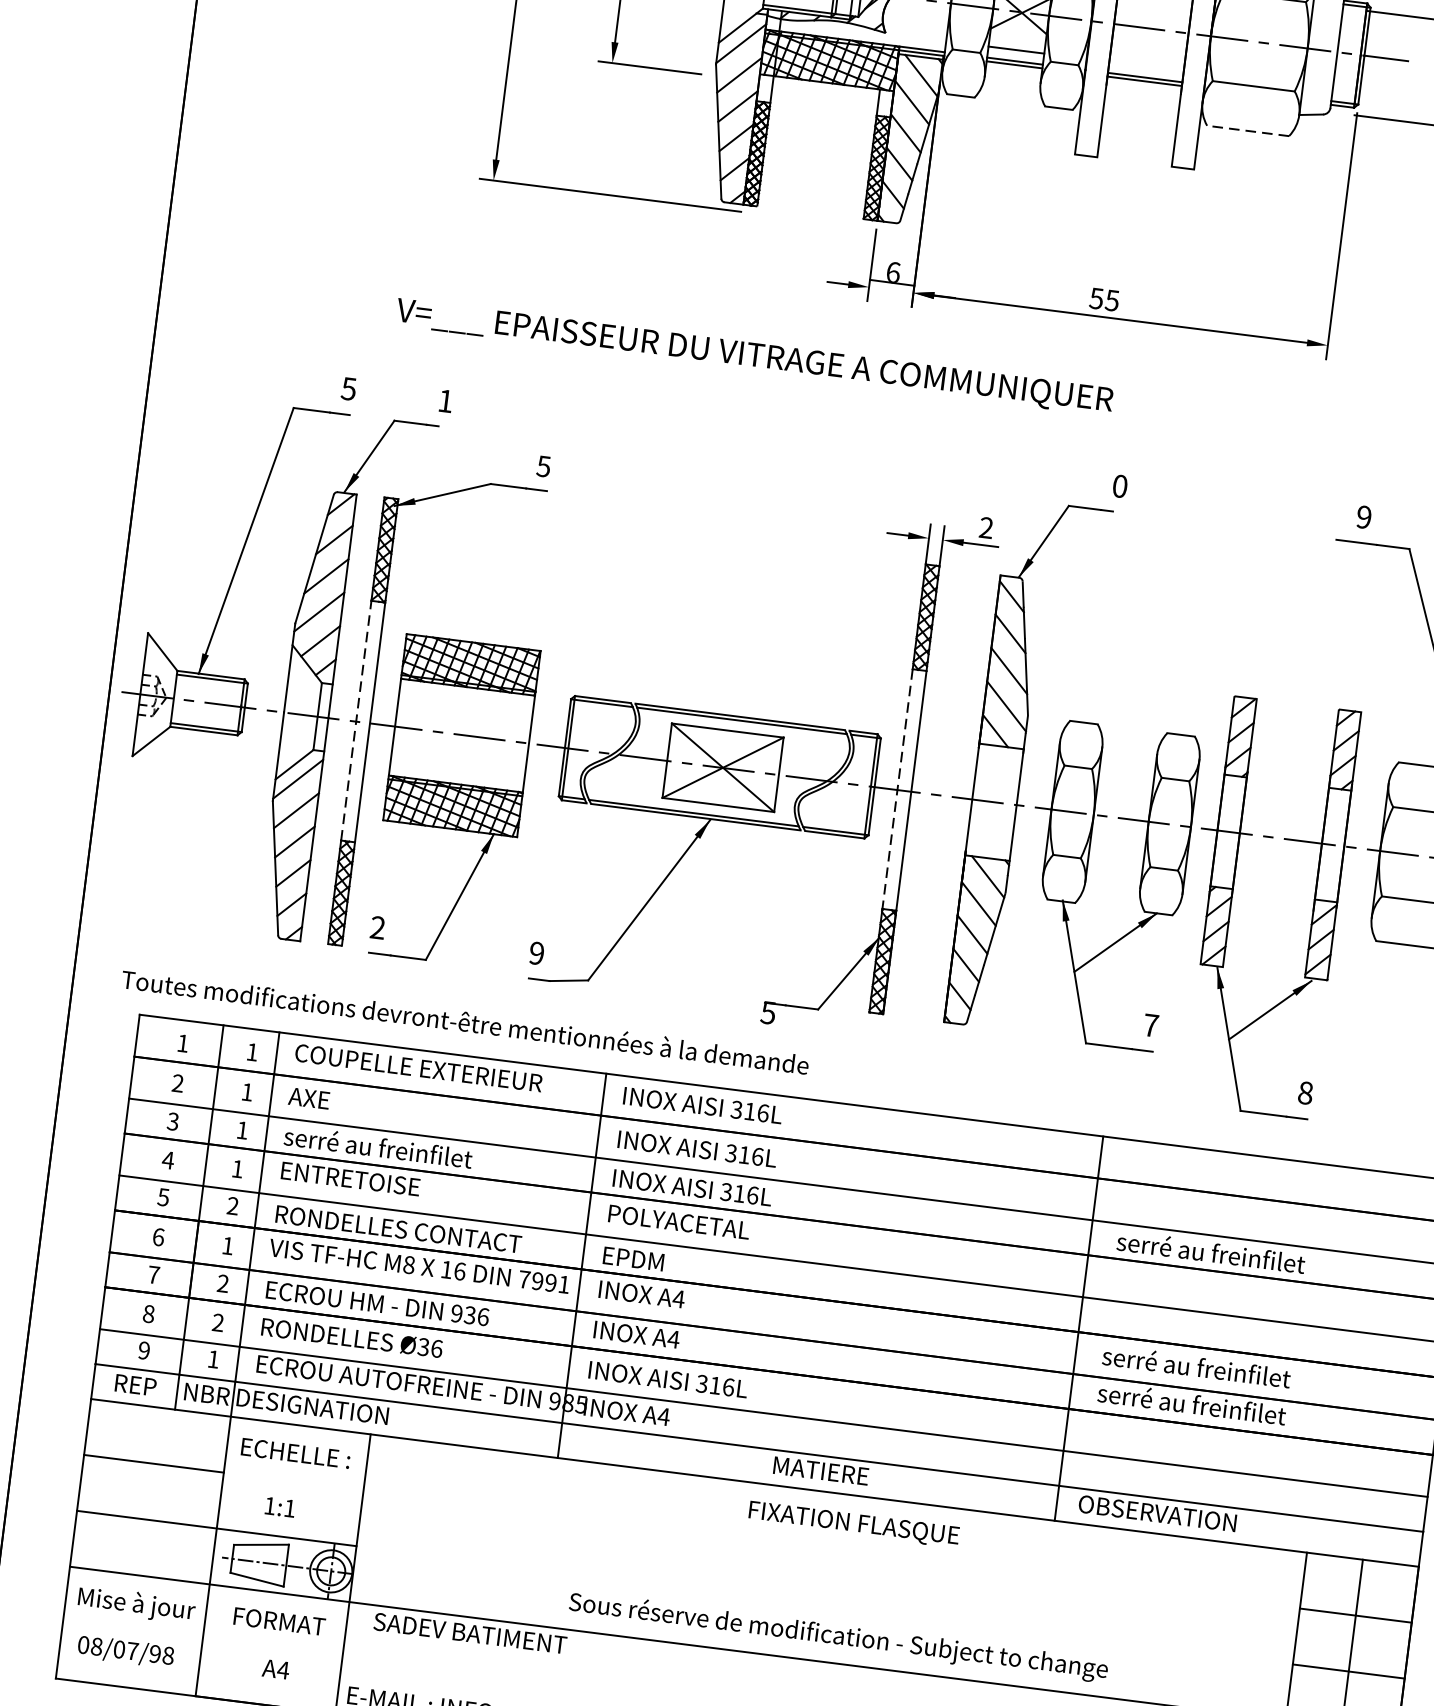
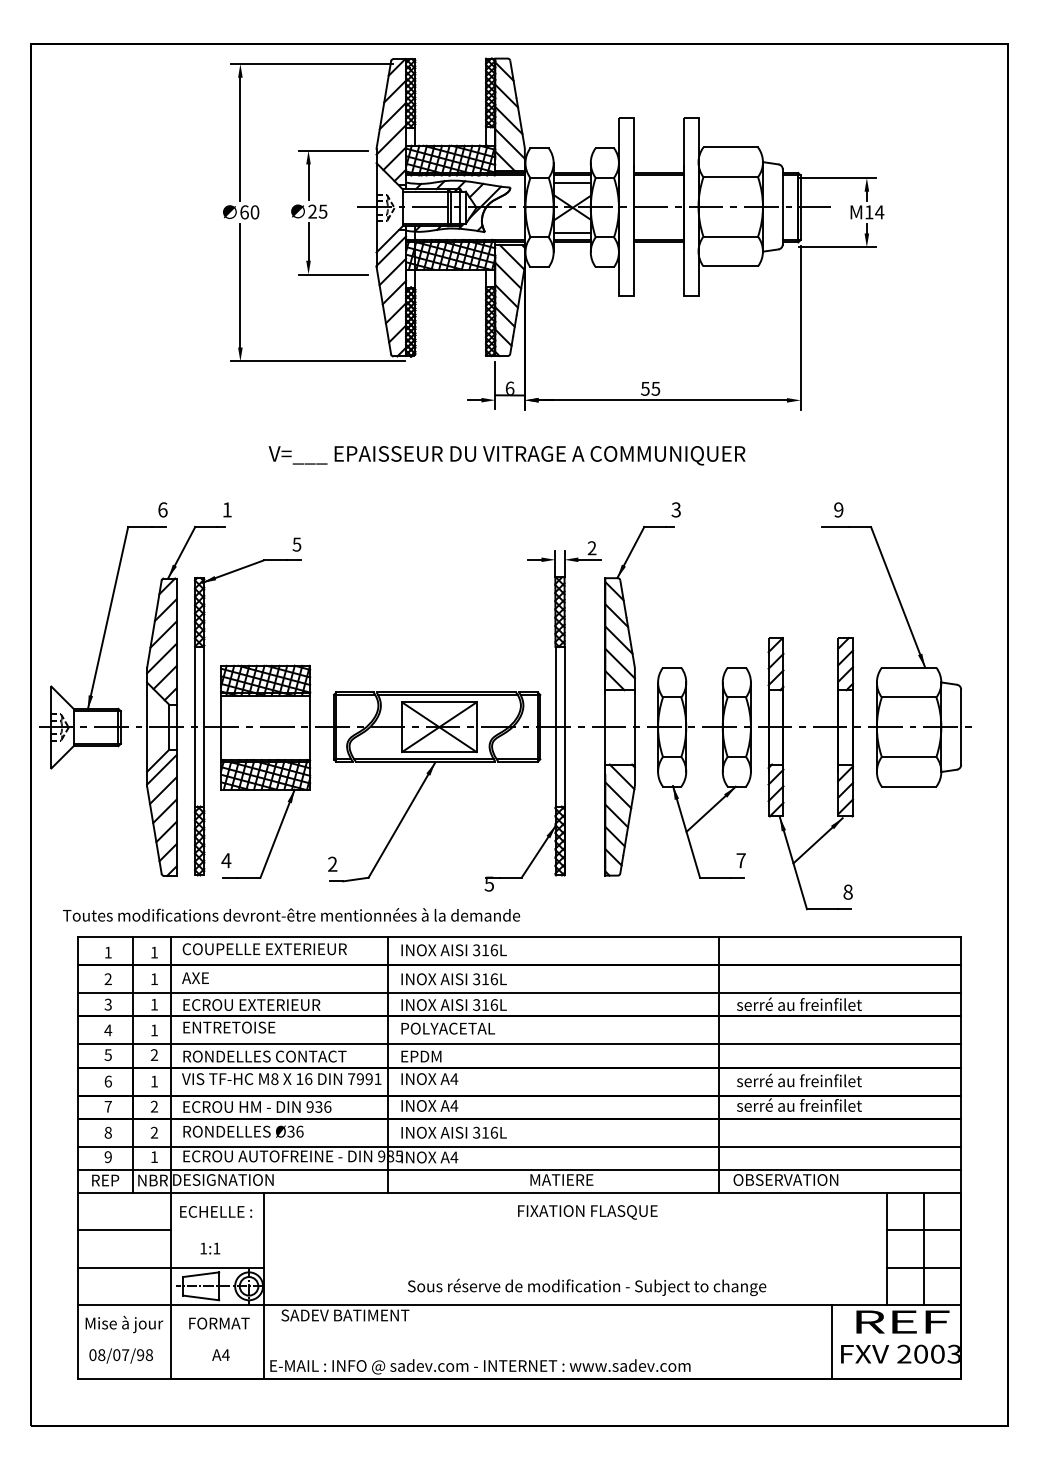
line: (1247, 131) -> (730, 266), dashed -> solid
text: (753, 357) -> (506, 455), moved
text: (348, 388) -> (162, 509), 5 -> 6
text: (1119, 485) -> (675, 509), 0 -> 3
line: (356, 720) -> (195, 726), dashed -> solid
line: (897, 790) -> (555, 727), dashed -> solid
text: (378, 927) -> (226, 860), 2 -> 4
text: (536, 953) -> (332, 864), 9 -> 2
text: (388, 1147) -> (251, 1003), serré au freinfilet -> ECROU EXTERIEUR

